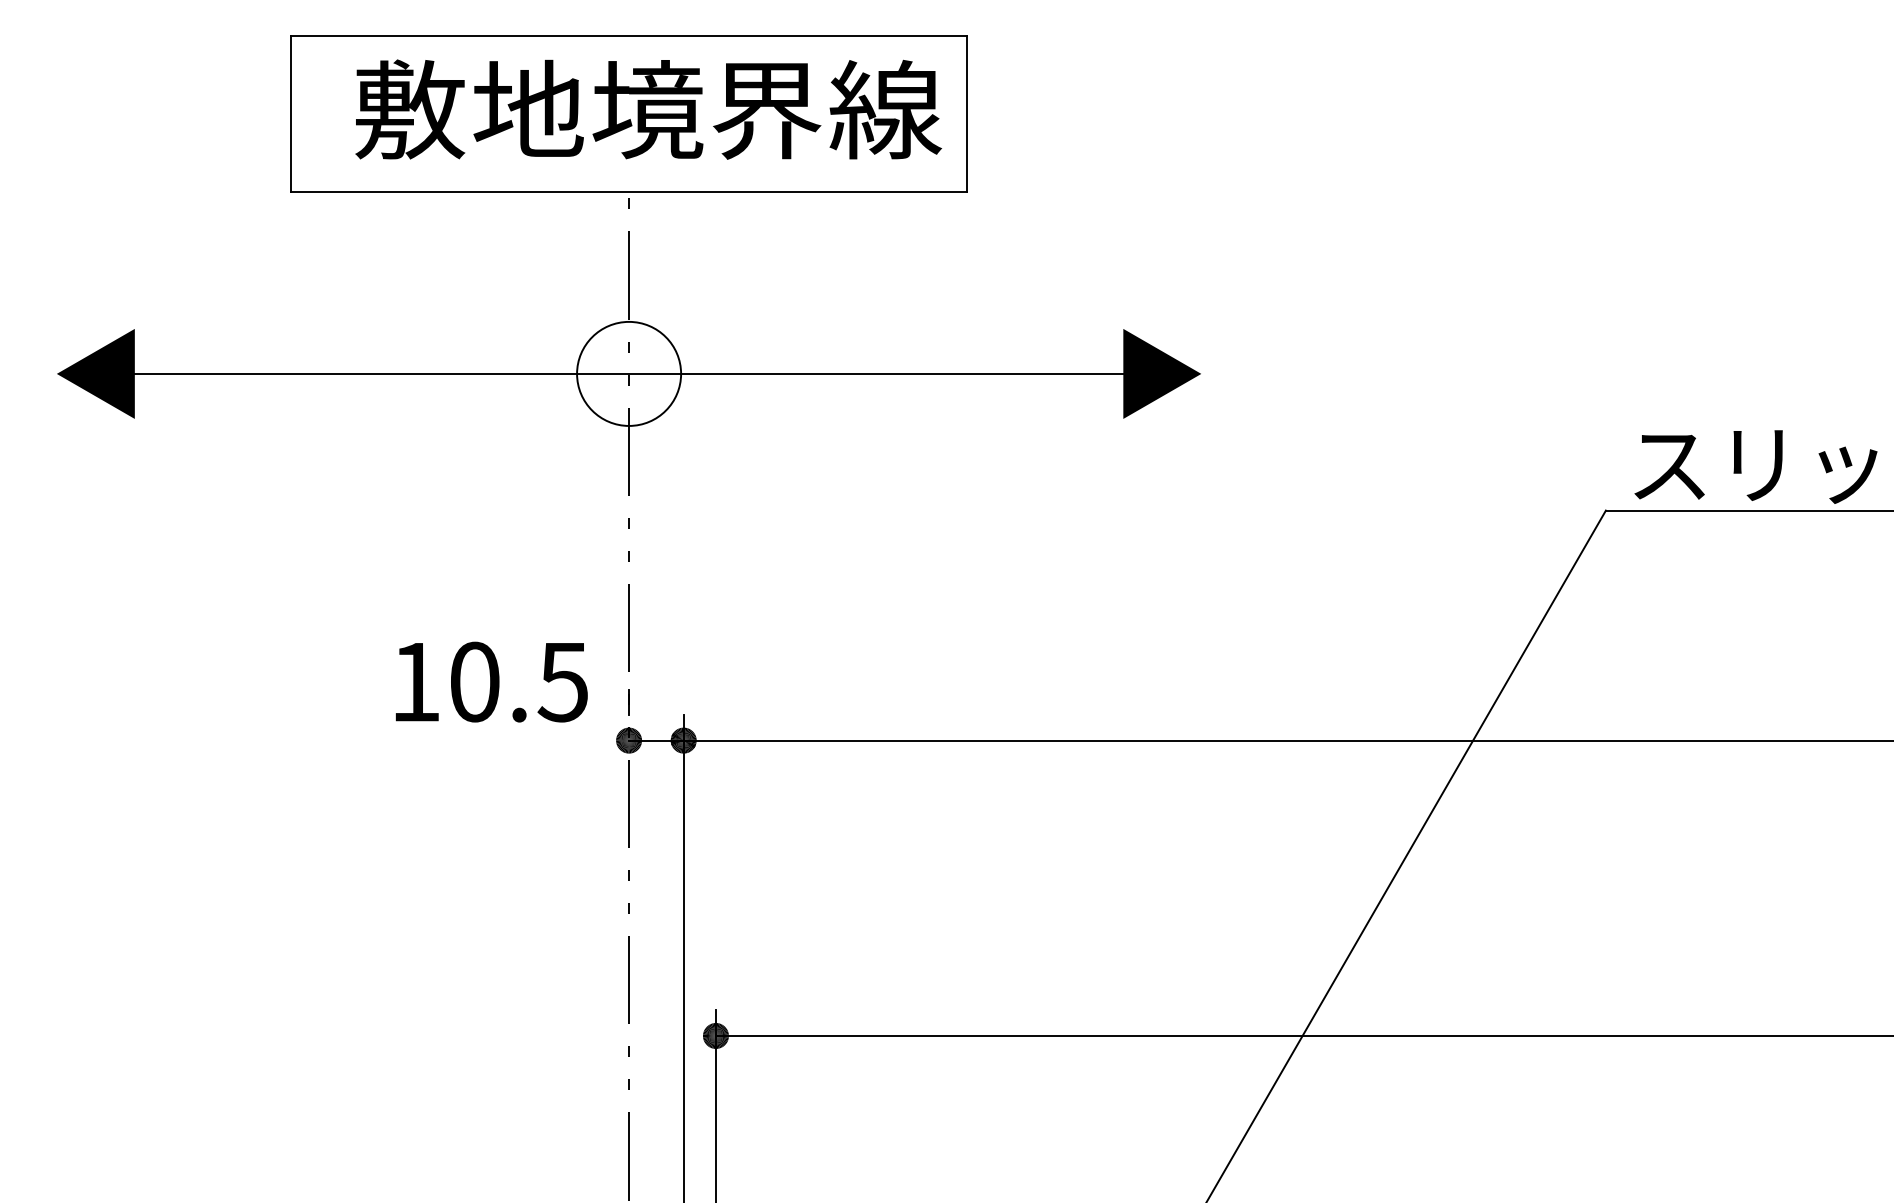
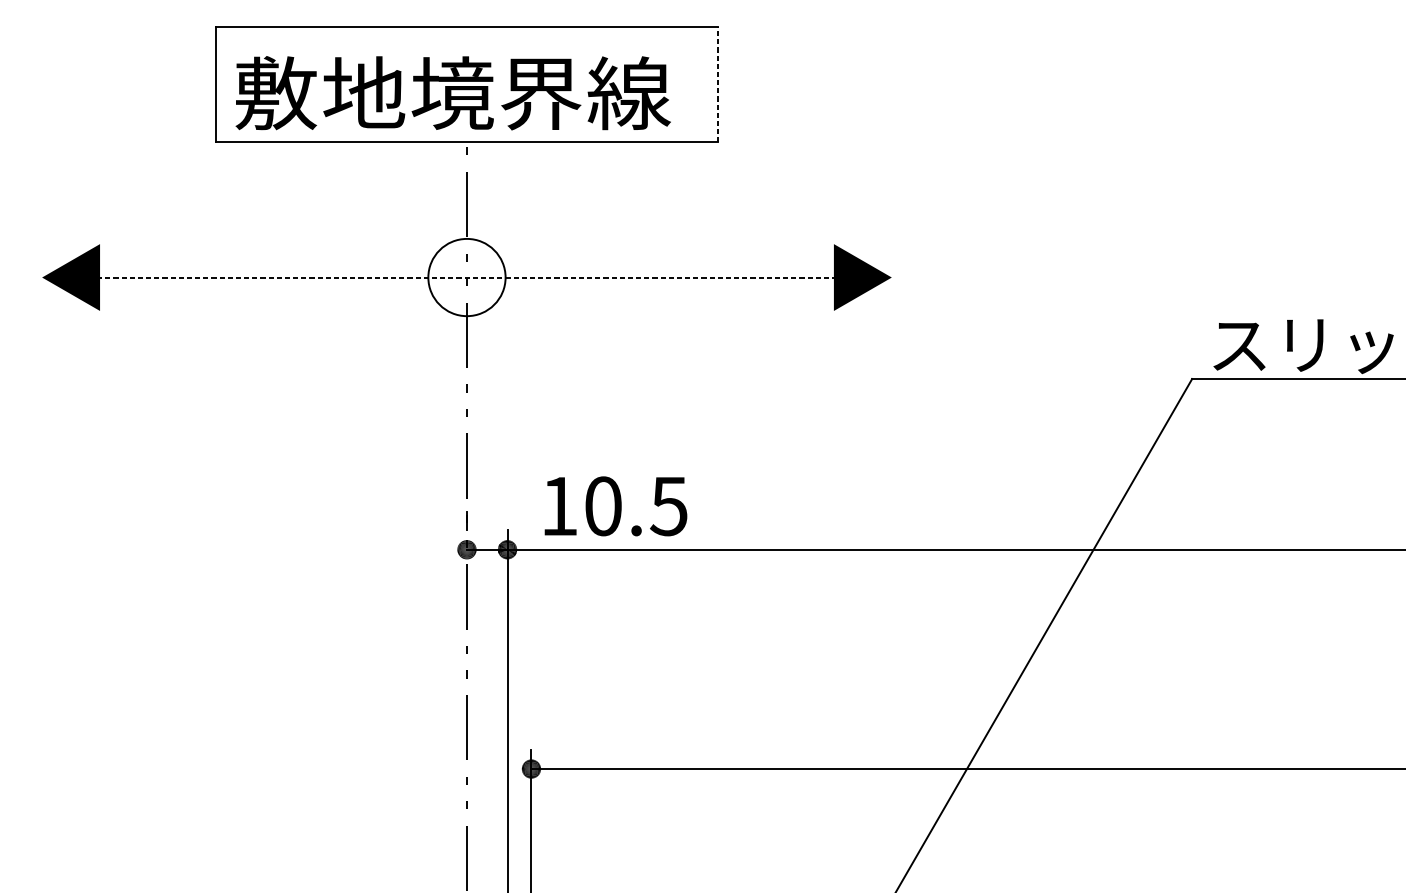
text: (648, 109) -> (453, 93), moved
line: (967, 113) -> (718, 84), solid -> dashed
line: (629, 373) -> (467, 277), solid -> dashed
text: (491, 681) -> (615, 505), moved

